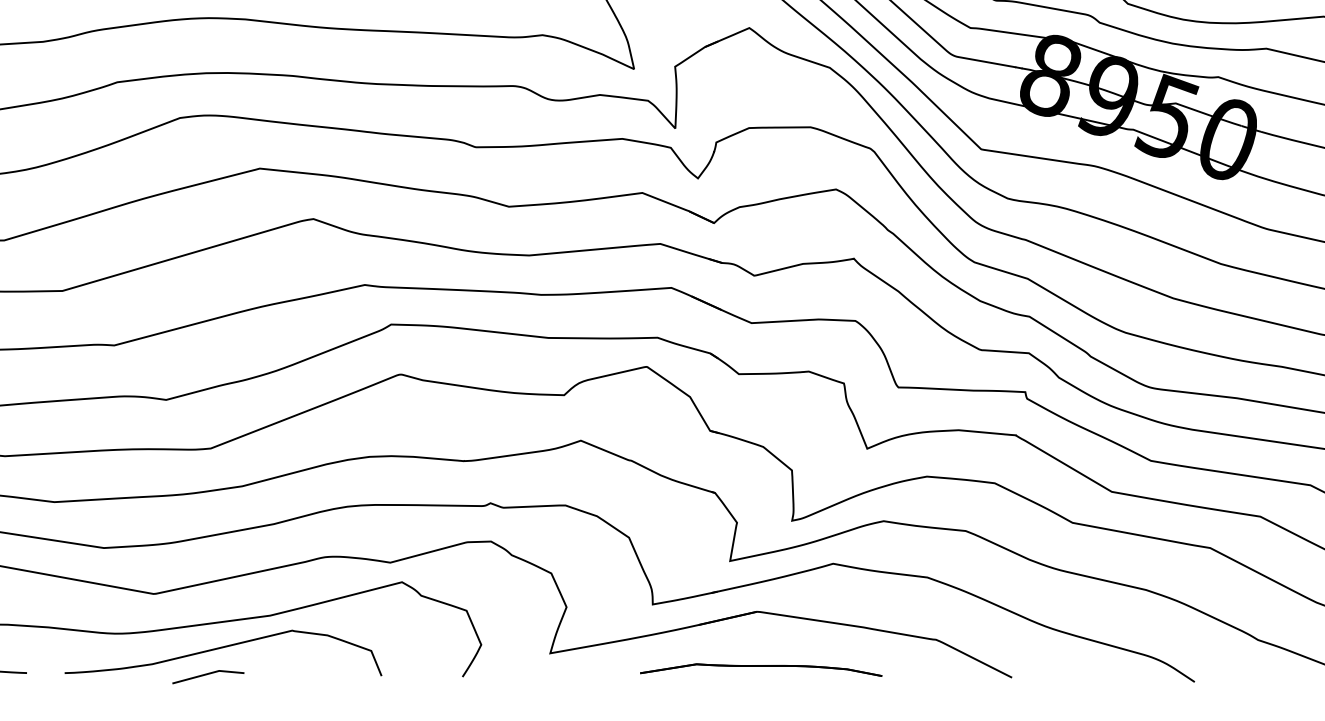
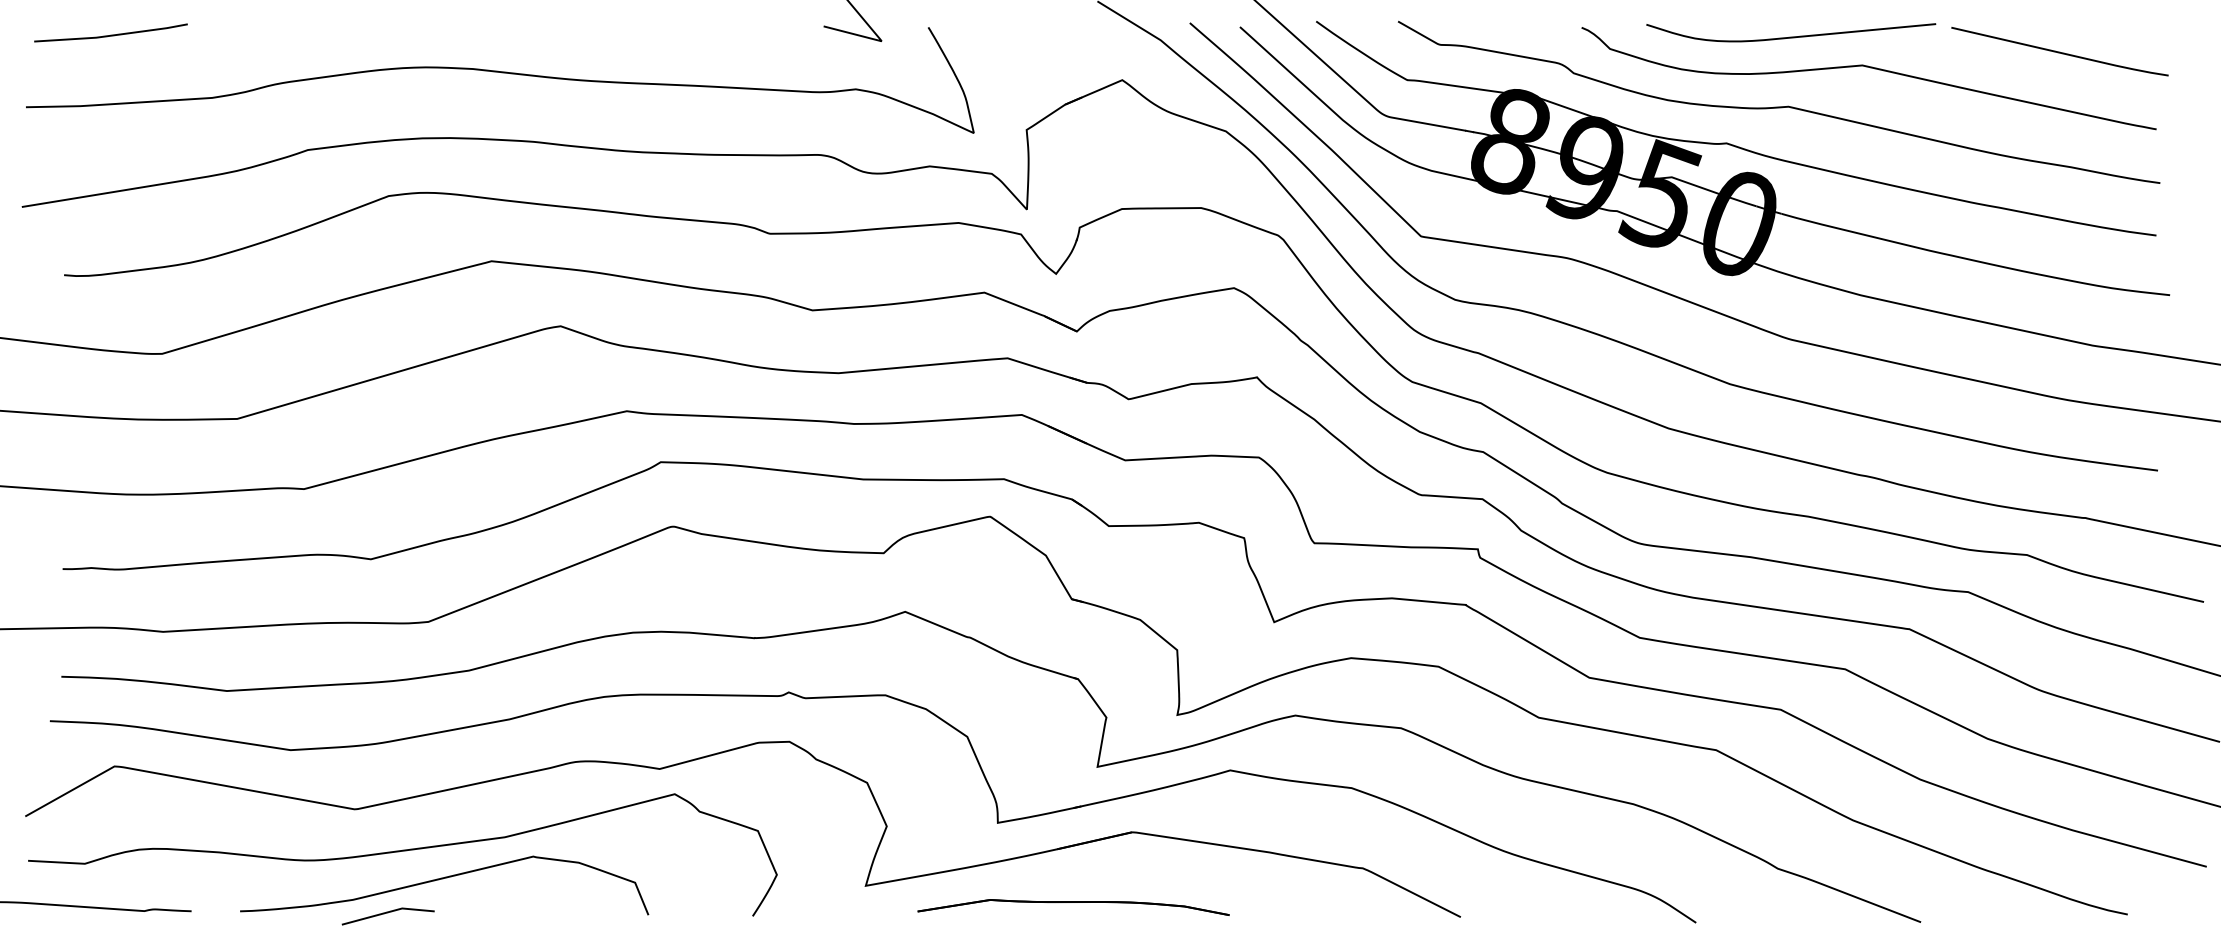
part: (761, 670) -> (1073, 907), moved
line: (207, 674) -> (387, 913), moved

